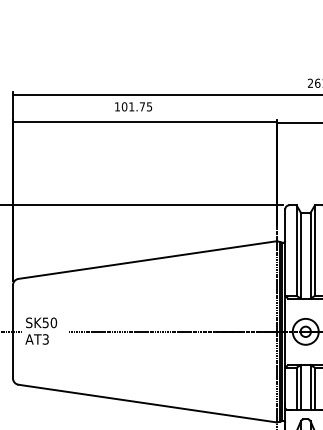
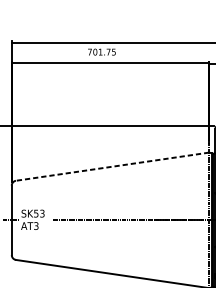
text: (117, 106) -> (89, 51), 101.75 -> 701.75
line: (147, 260) -> (112, 167), solid -> dashed
text: (53, 322) -> (42, 213), SK50 -> SK53

